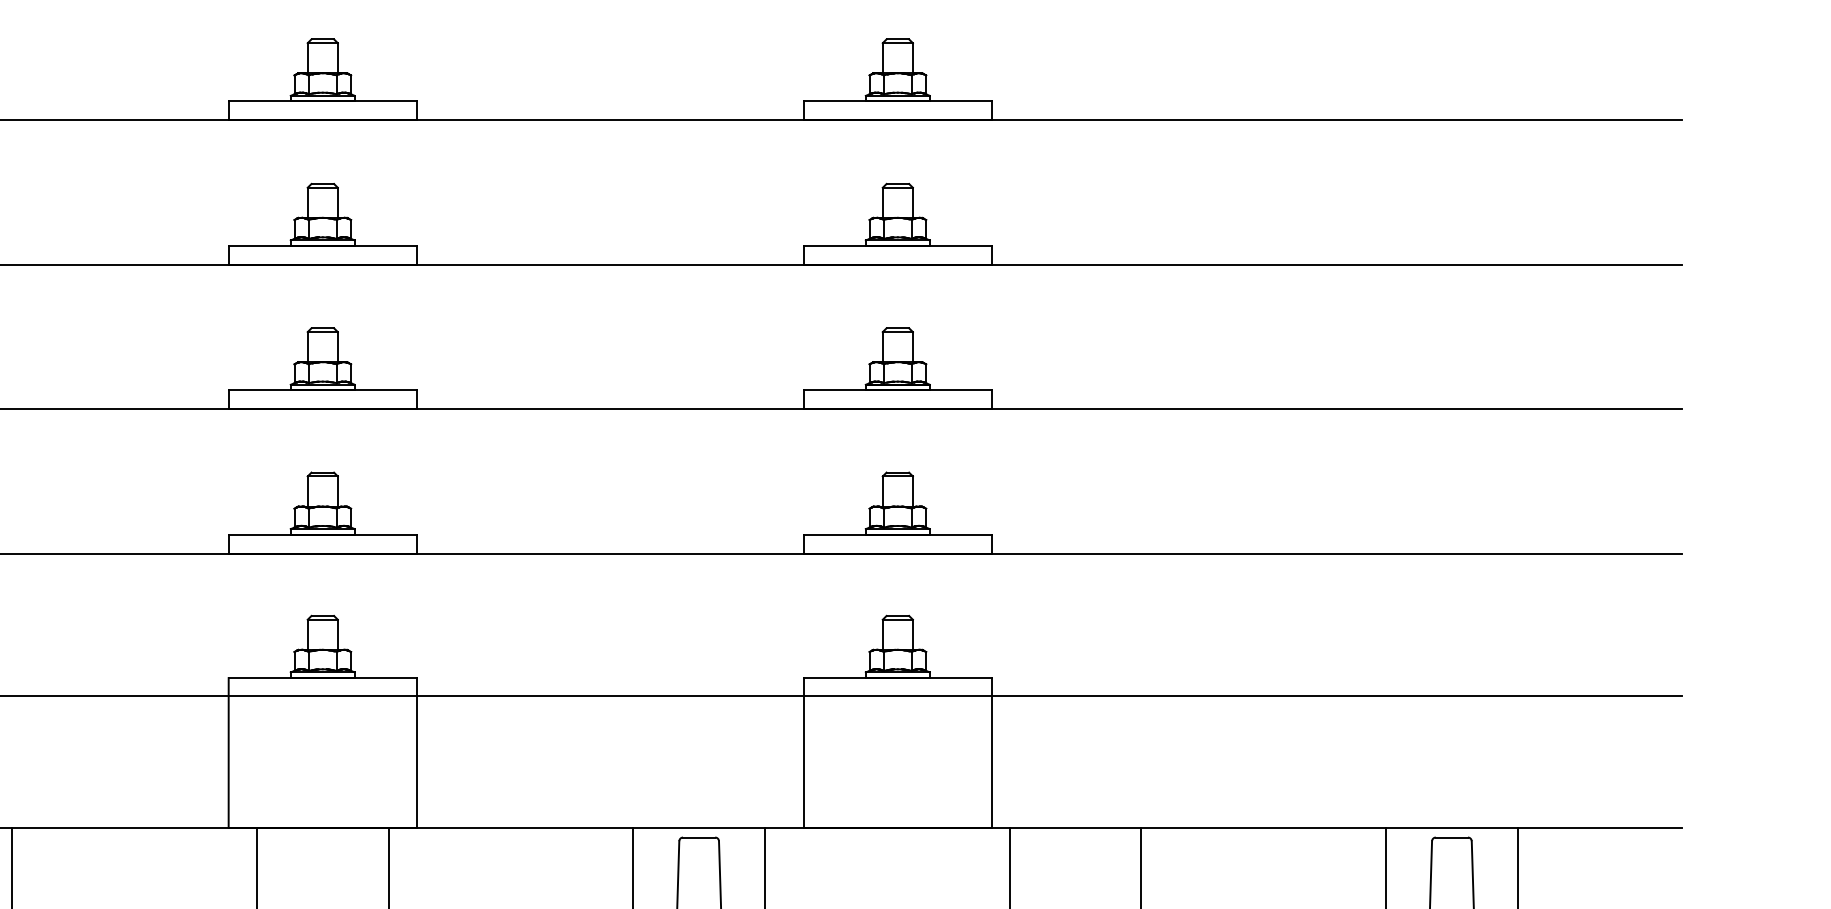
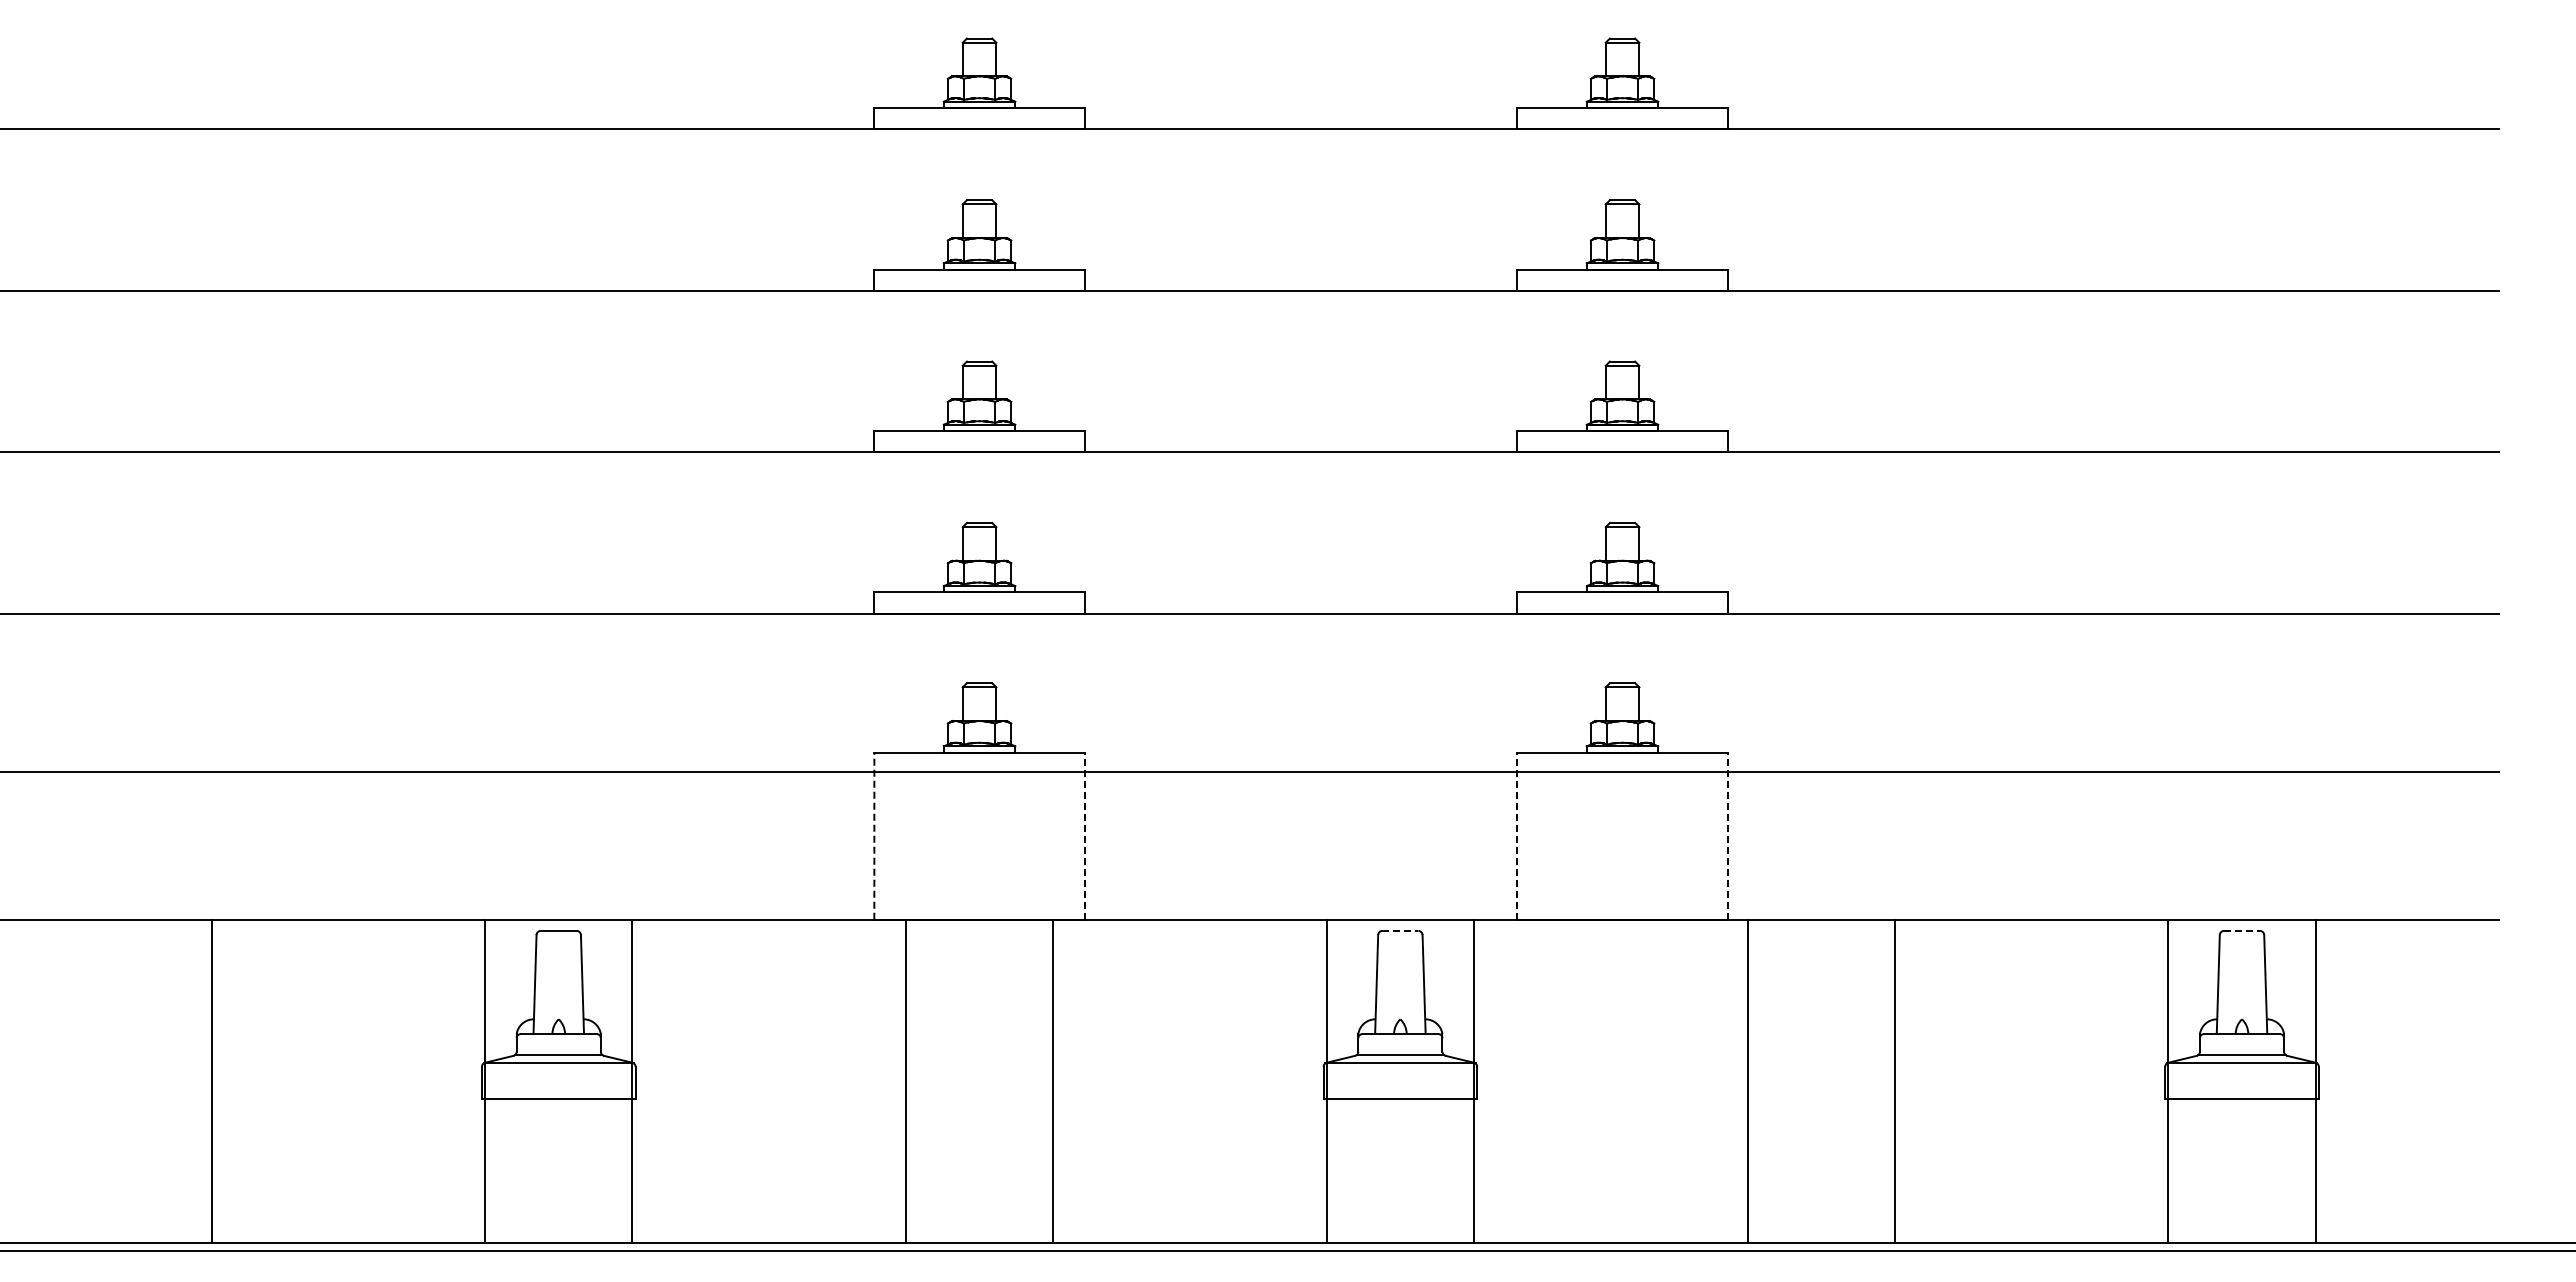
line: (228, 753) -> (874, 836), solid -> dashed
line: (416, 753) -> (1084, 836), solid -> dashed
line: (803, 753) -> (1517, 836), solid -> dashed
line: (991, 753) -> (1727, 836), solid -> dashed
line: (699, 837) -> (1400, 930), solid -> dashed
line: (1452, 837) -> (2242, 930), solid -> dashed

